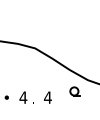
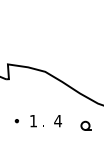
part: (74, 91) -> (85, 125), moved
text: (23, 98) -> (33, 121), 4 -> 1

